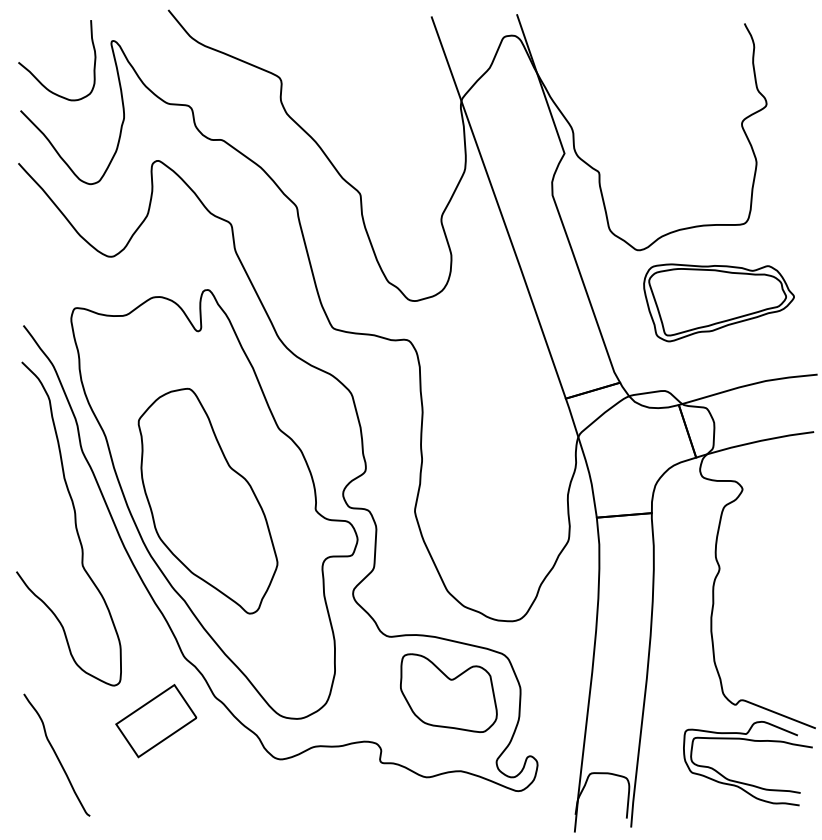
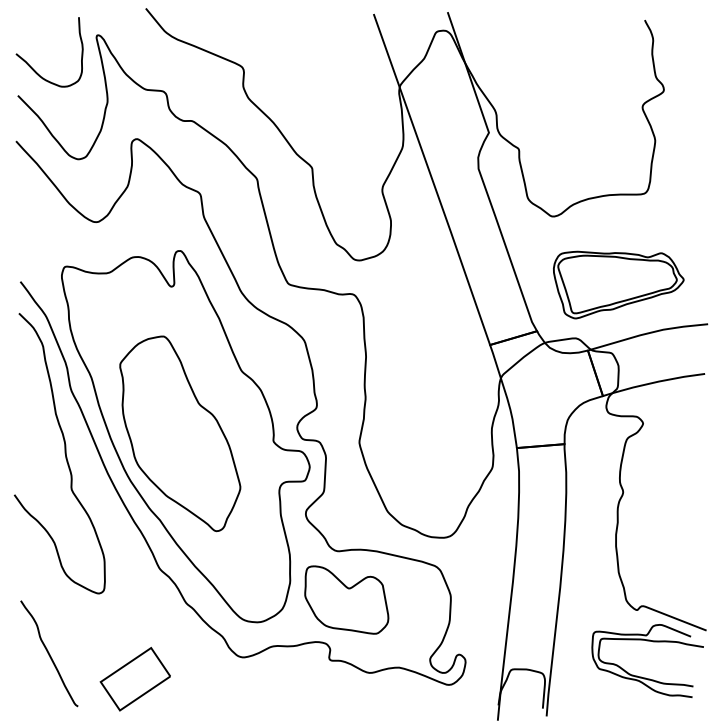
part: (718, 302) -> (618, 284), moved
part: (448, 692) -> (346, 599), moved
part: (155, 720) -> (134, 678), moved

